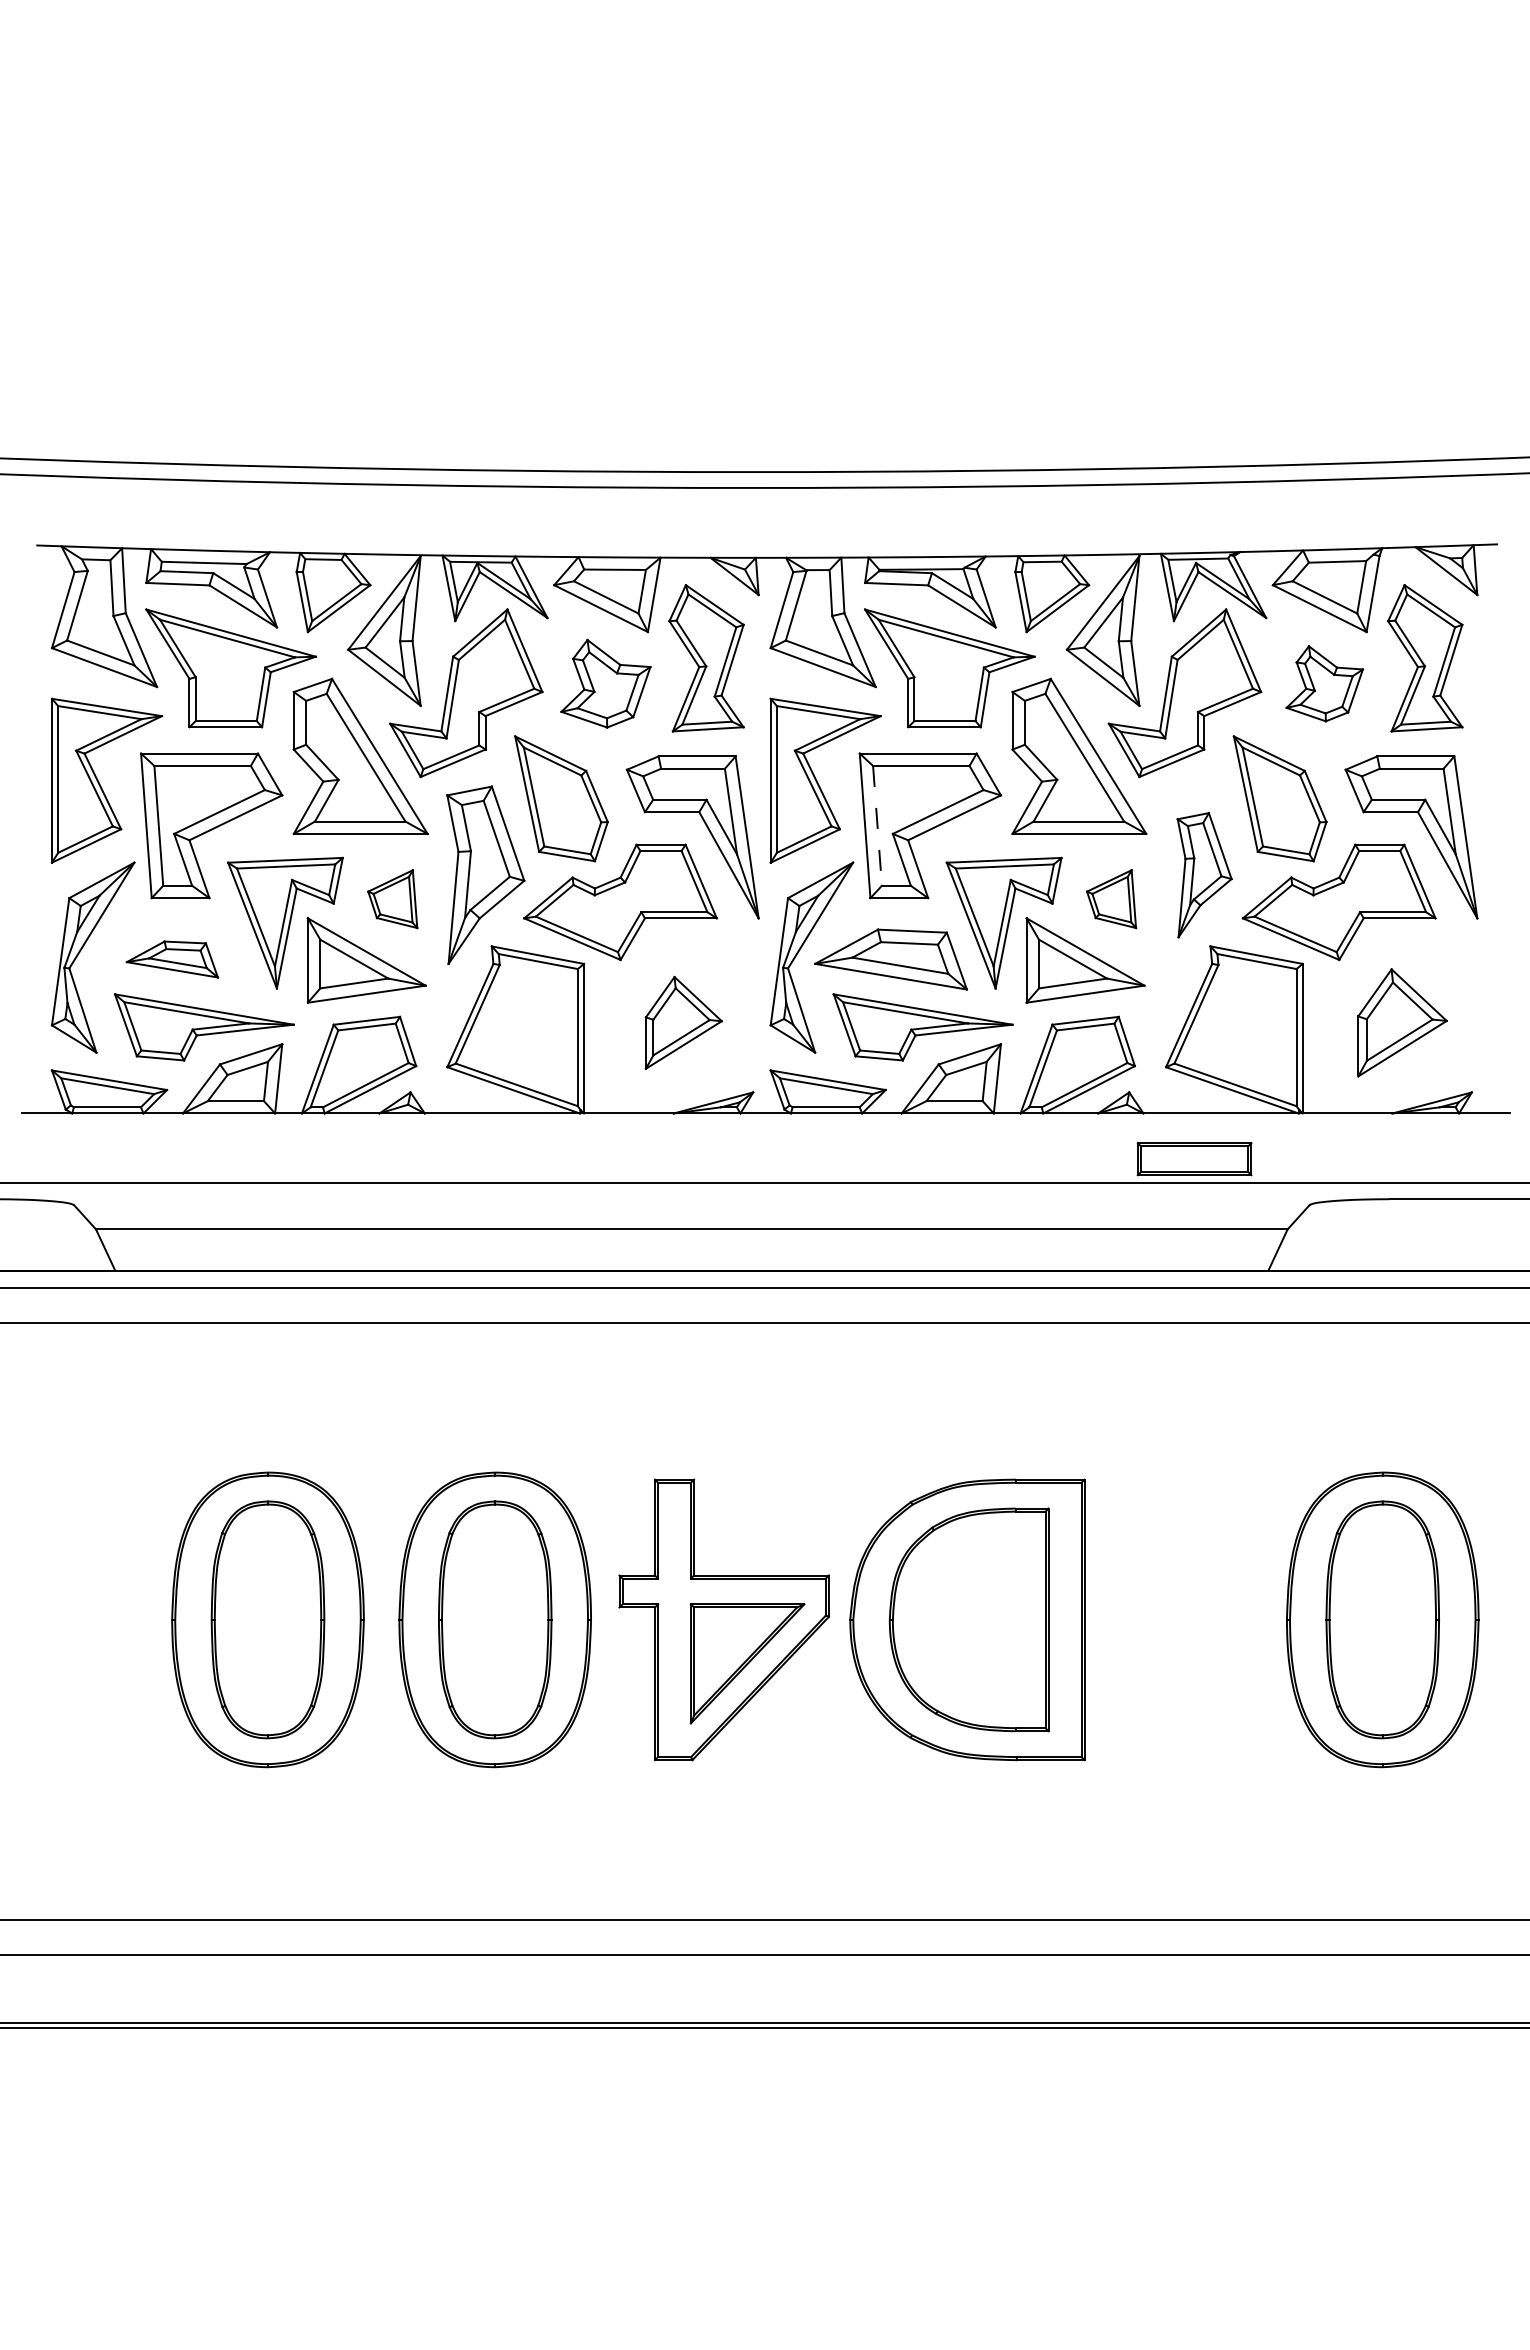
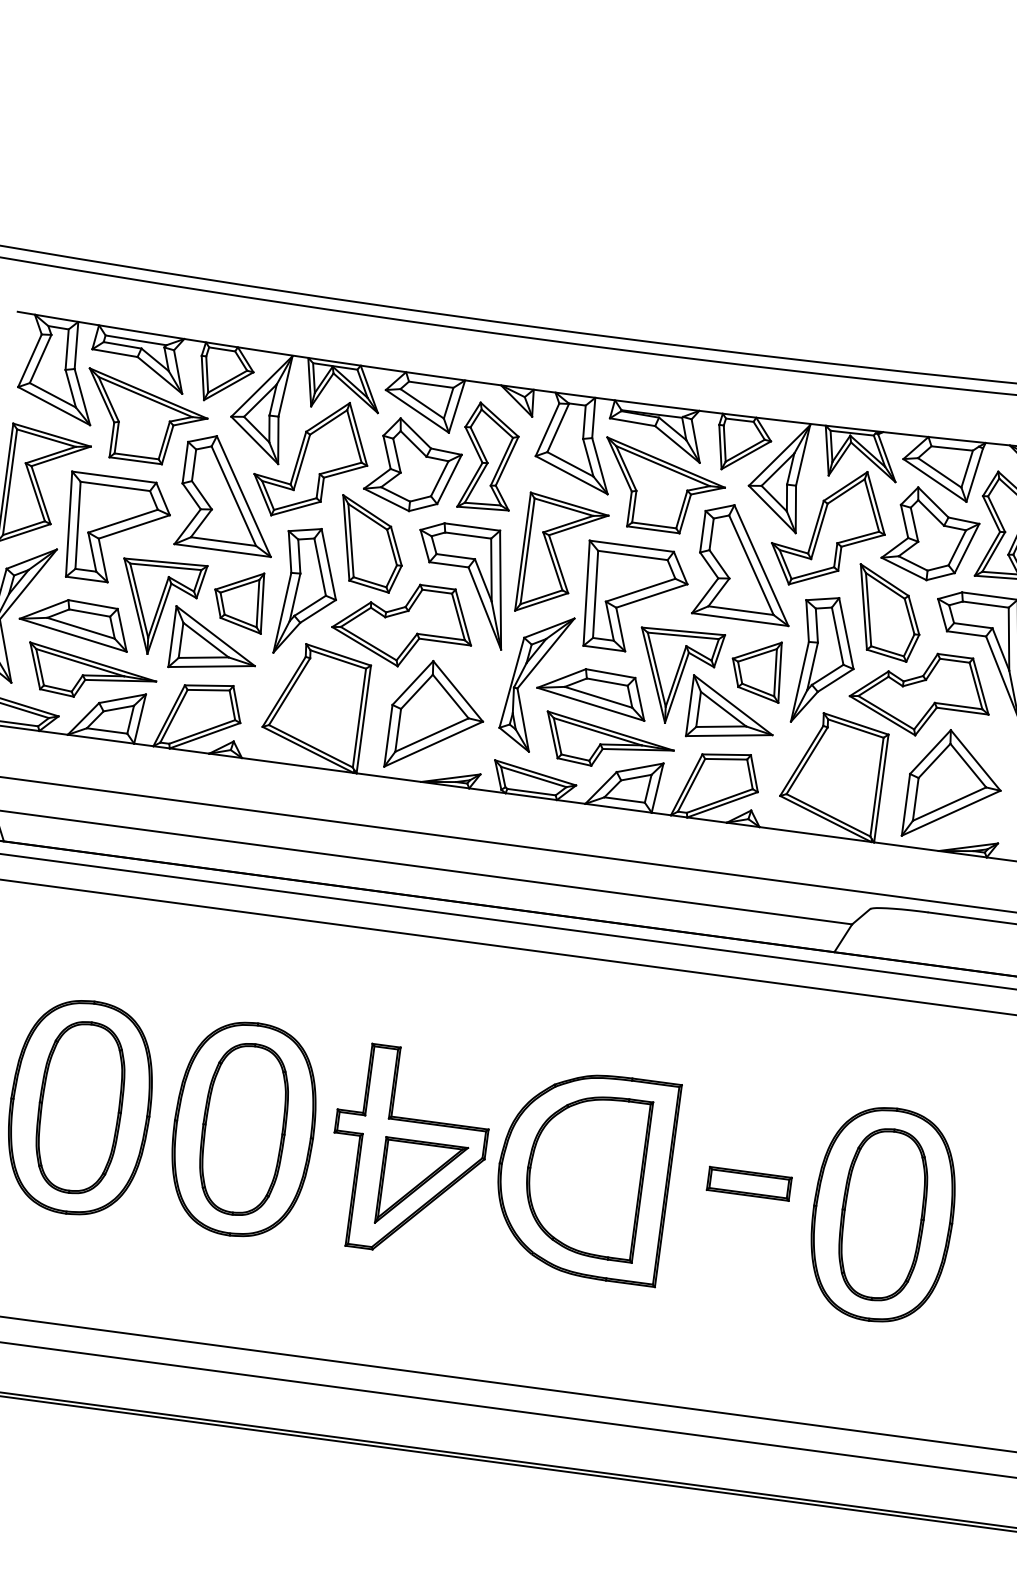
part: (605, 683) -> (413, 465), size x1.43
part: (1324, 683) -> (931, 534), size x1.67
line: (877, 826) -> (595, 594), dashed -> solid
part: (1204, 874) -> (826, 660), size x1.43
part: (392, 898) -> (239, 600), size x1.43
part: (1111, 898) -> (757, 669), size x1.43
part: (172, 959) -> (75, 622), size x1.67
part: (683, 1022) -> (436, 717), size x1.67
part: (1402, 1022) -> (954, 786), size x1.43
part: (1194, 1159) -> (749, 1184), moved

